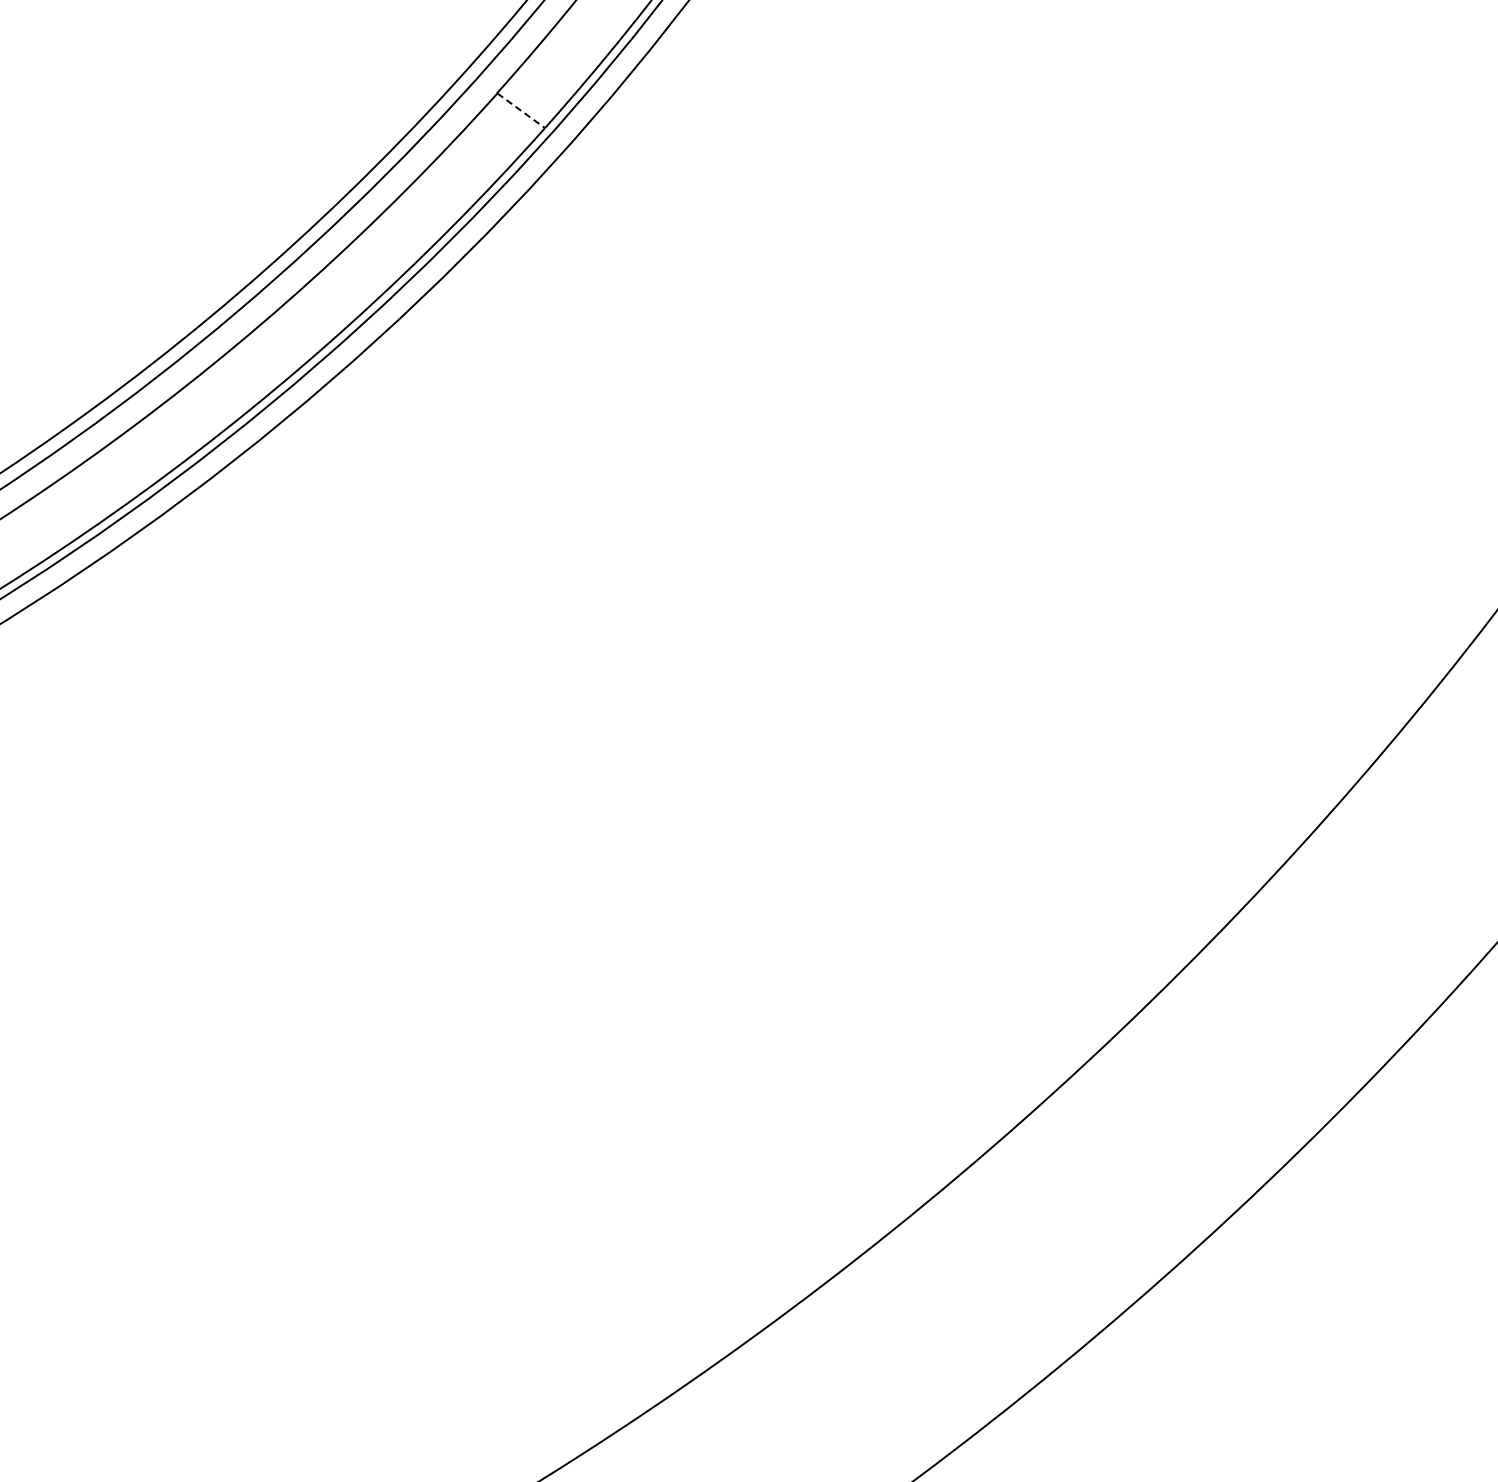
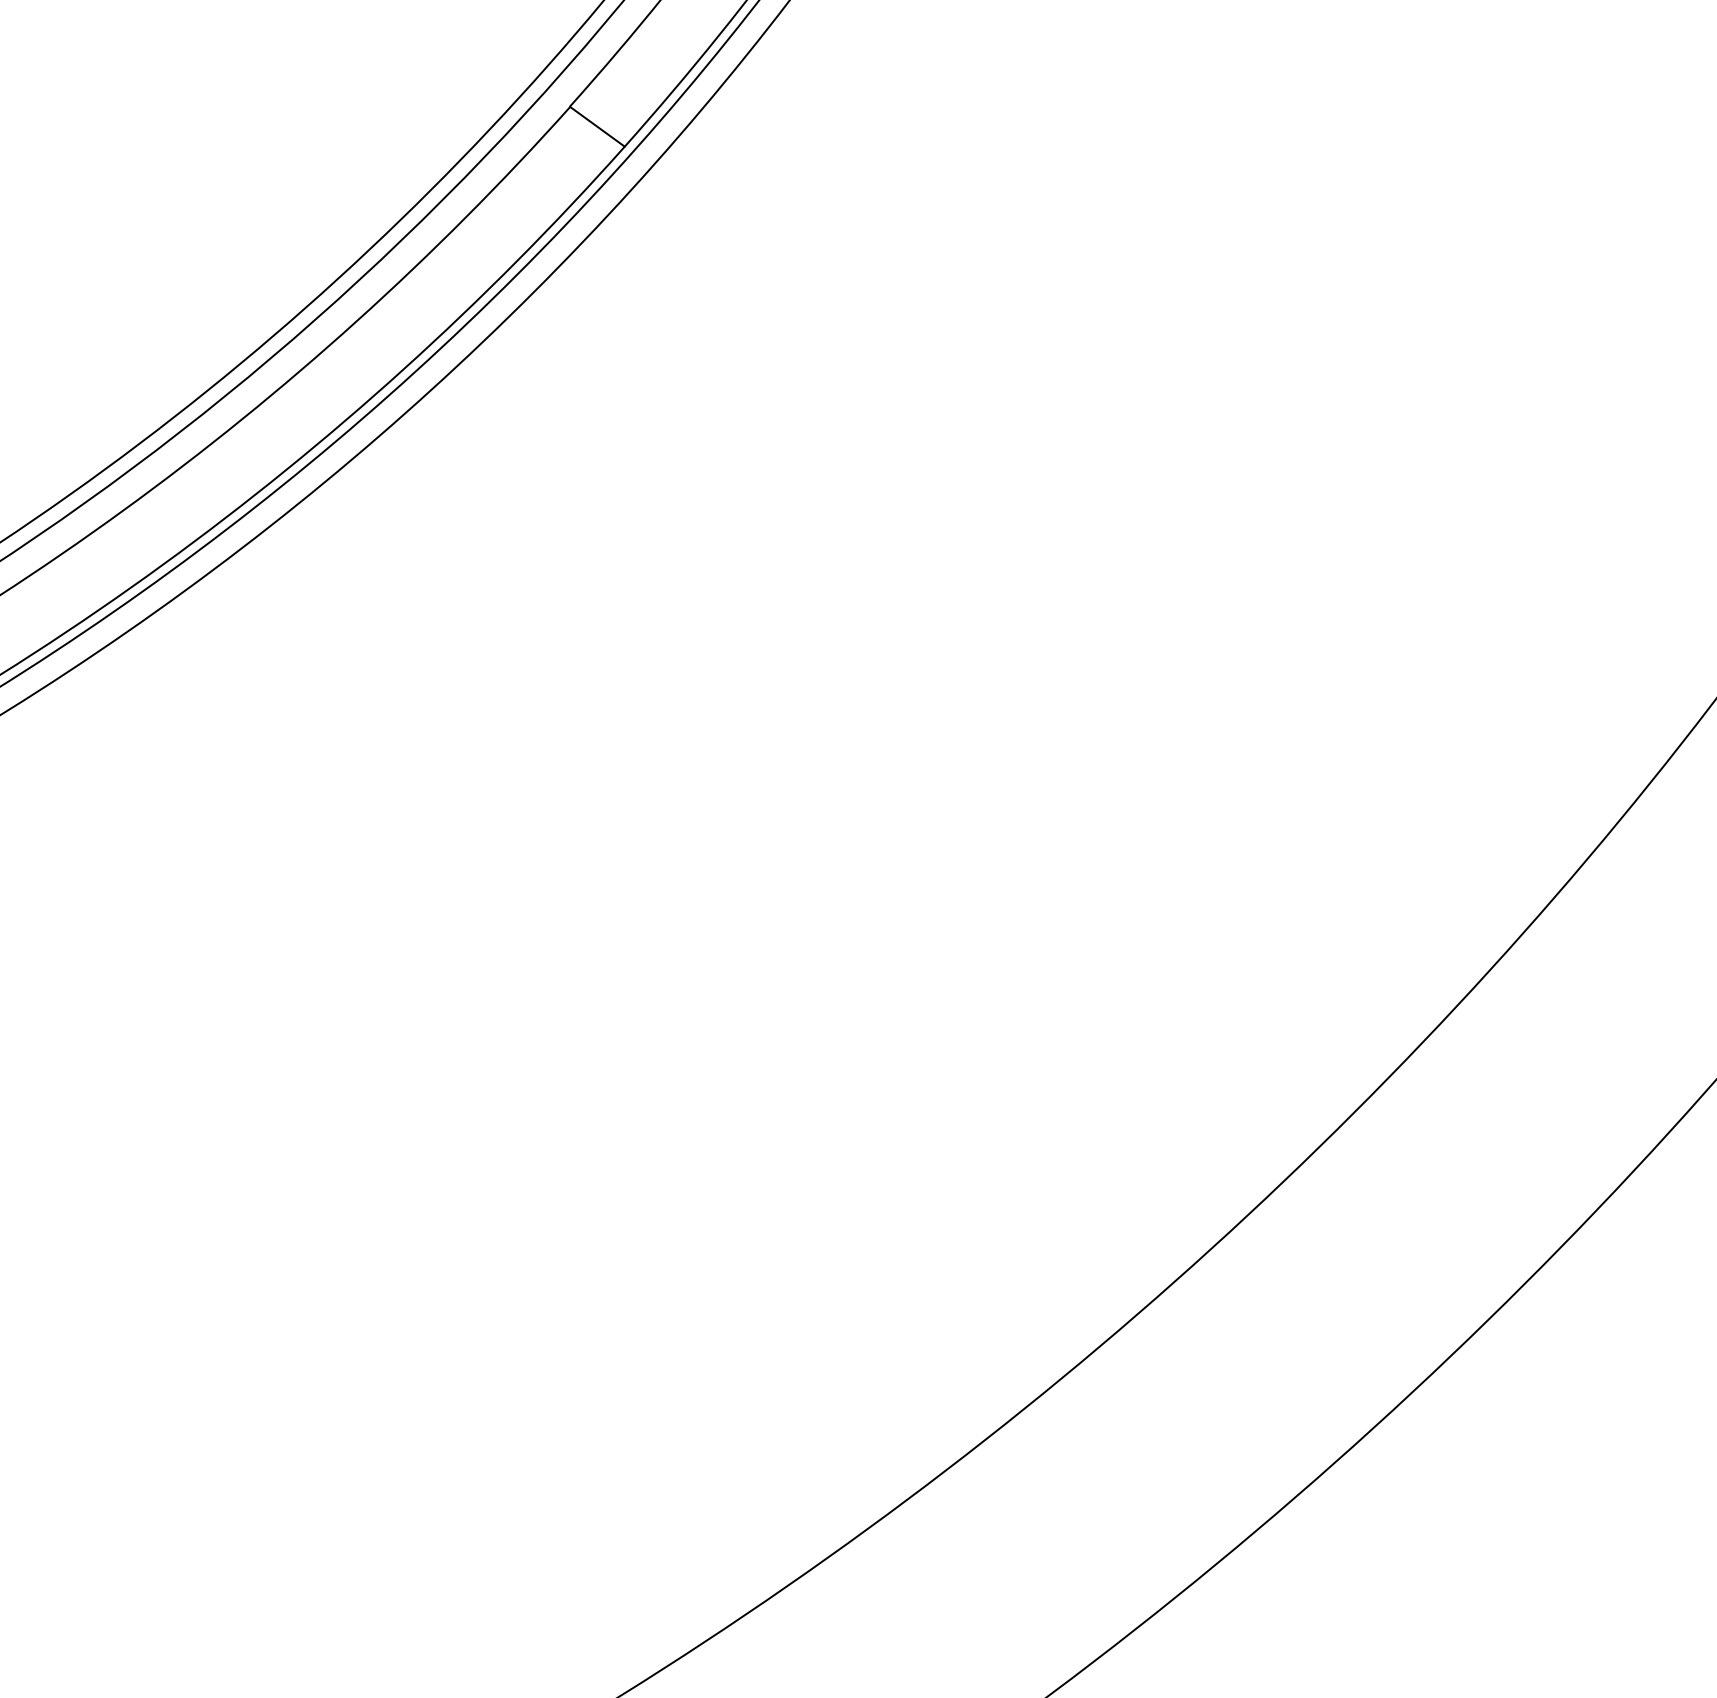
line: (521, 111) -> (597, 127), dashed -> solid

